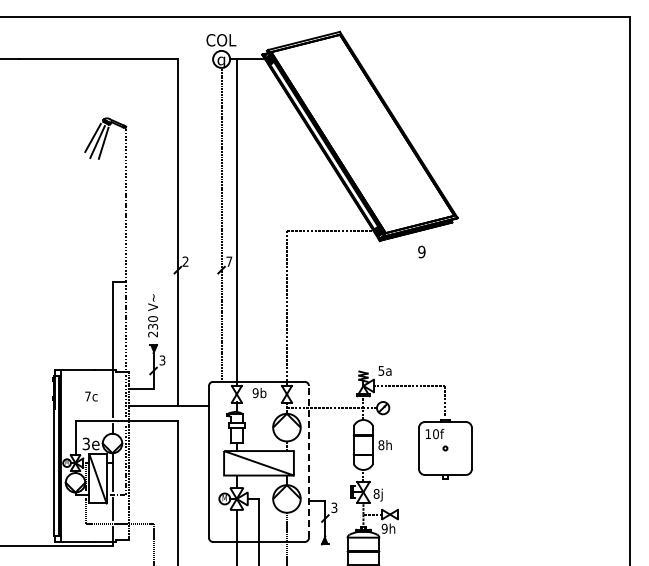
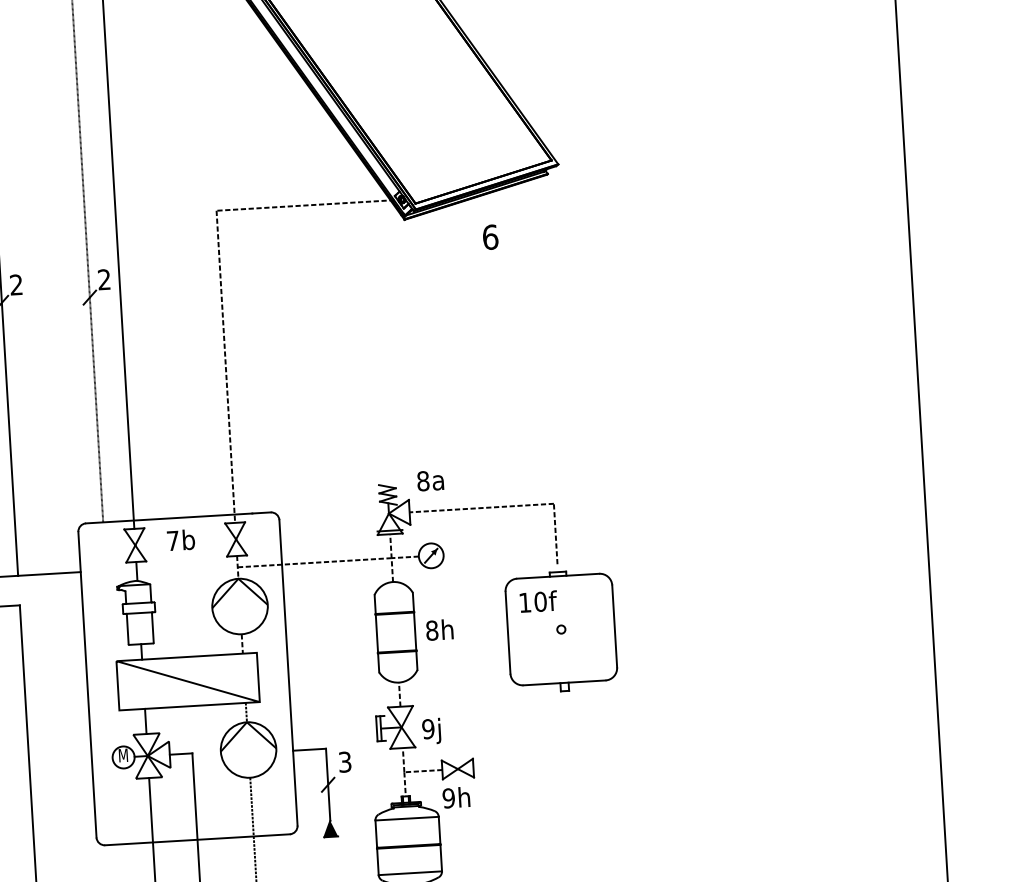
text: (421, 251) -> (489, 236), 9 -> 6
text: (229, 261) -> (104, 279), 7 -> 2
text: (381, 370) -> (423, 480), 5a -> 8a
text: (255, 393) -> (172, 541), 9b -> 7b
line: (308, 461) -> (287, 672), dashed -> solid
text: (376, 493) -> (428, 728), 8j -> 9j

